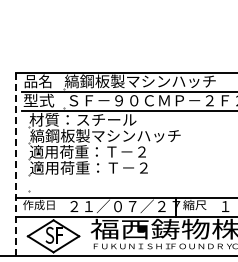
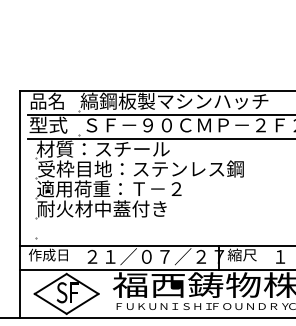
text: (113, 135) -> (141, 168), 縞鋼板製マシンハッチ -> 受枠目地：ステンレス鋼
line: (15, 163) -> (19, 203), dashed -> solid
text: (88, 167) -> (110, 208), 適用荷重：Ｔ－２ -> 耐火材中蓋付き

